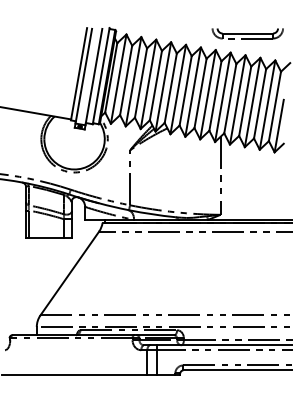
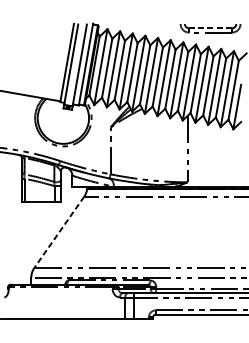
line: (247, 33) -> (210, 28), solid -> dashed
line: (69, 273) -> (59, 232), solid -> dashed

